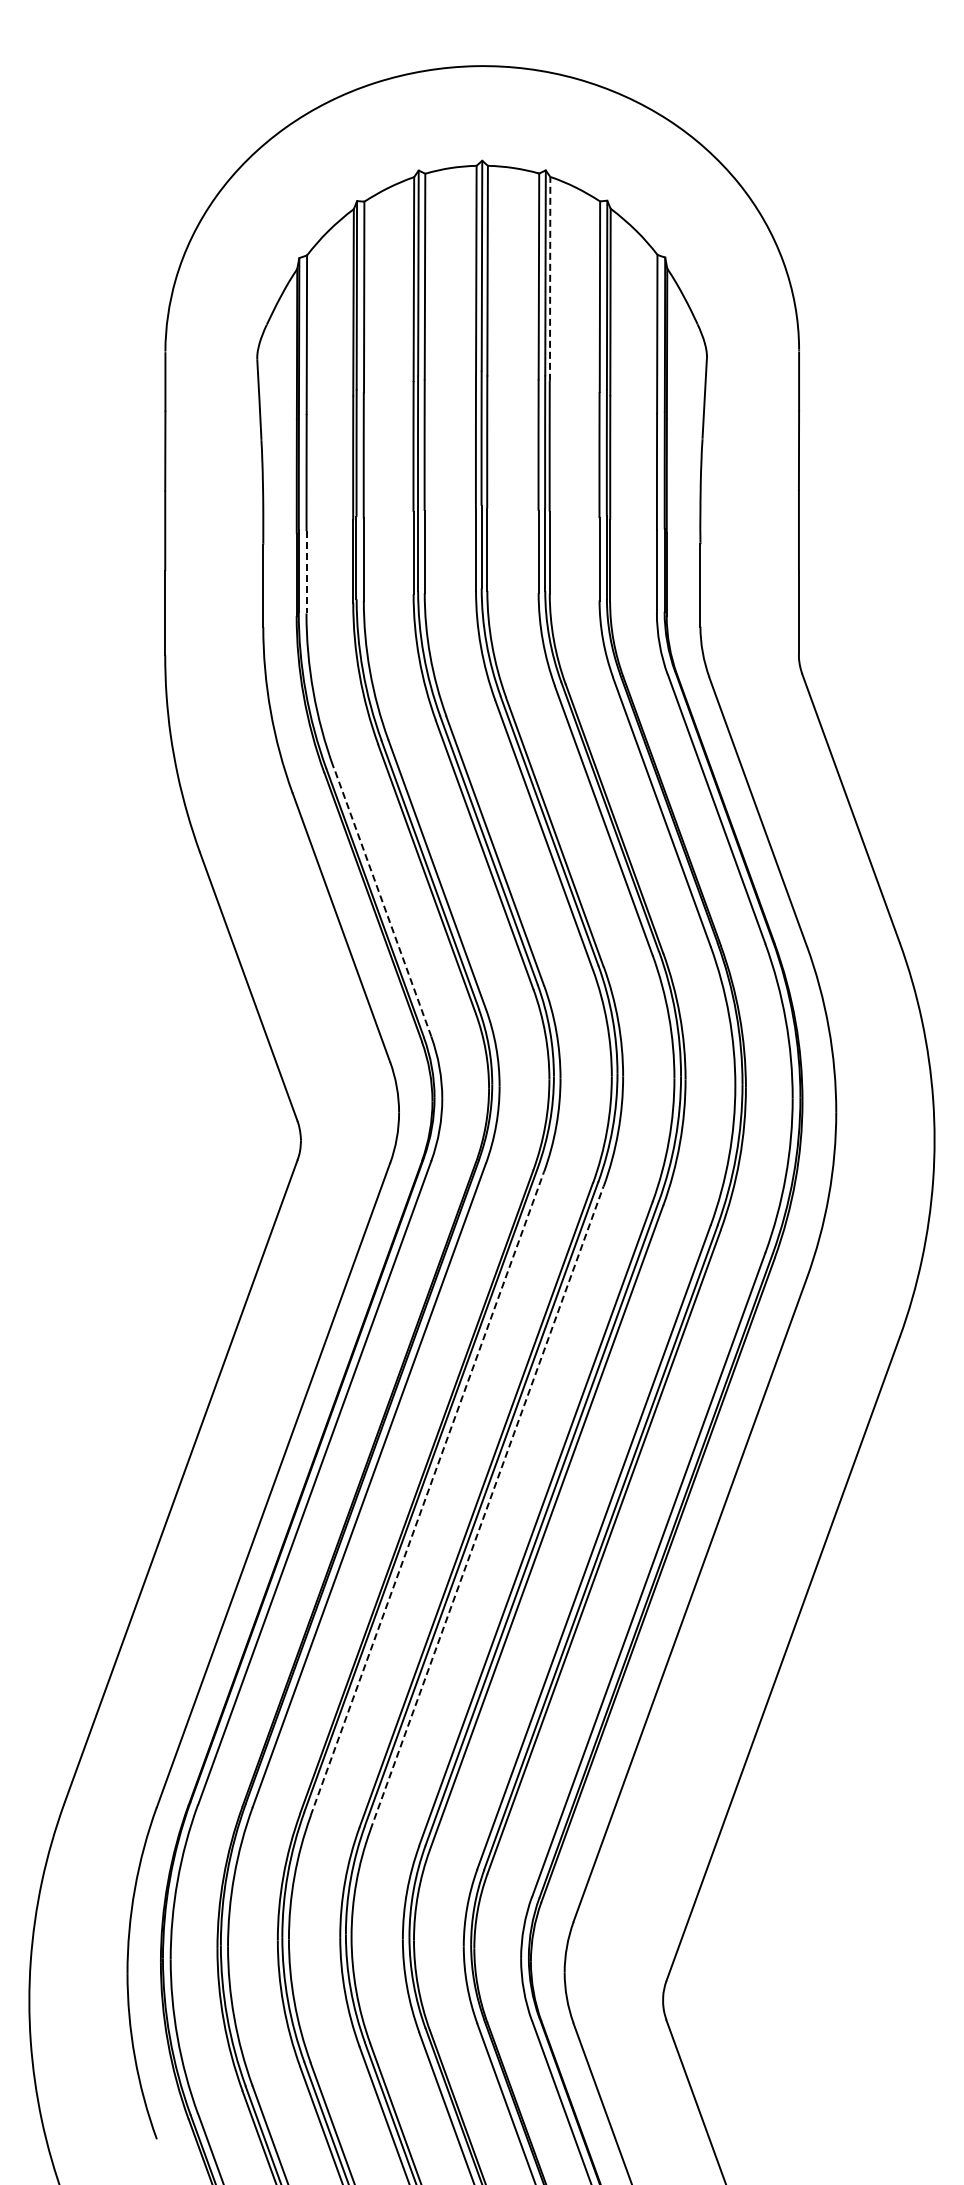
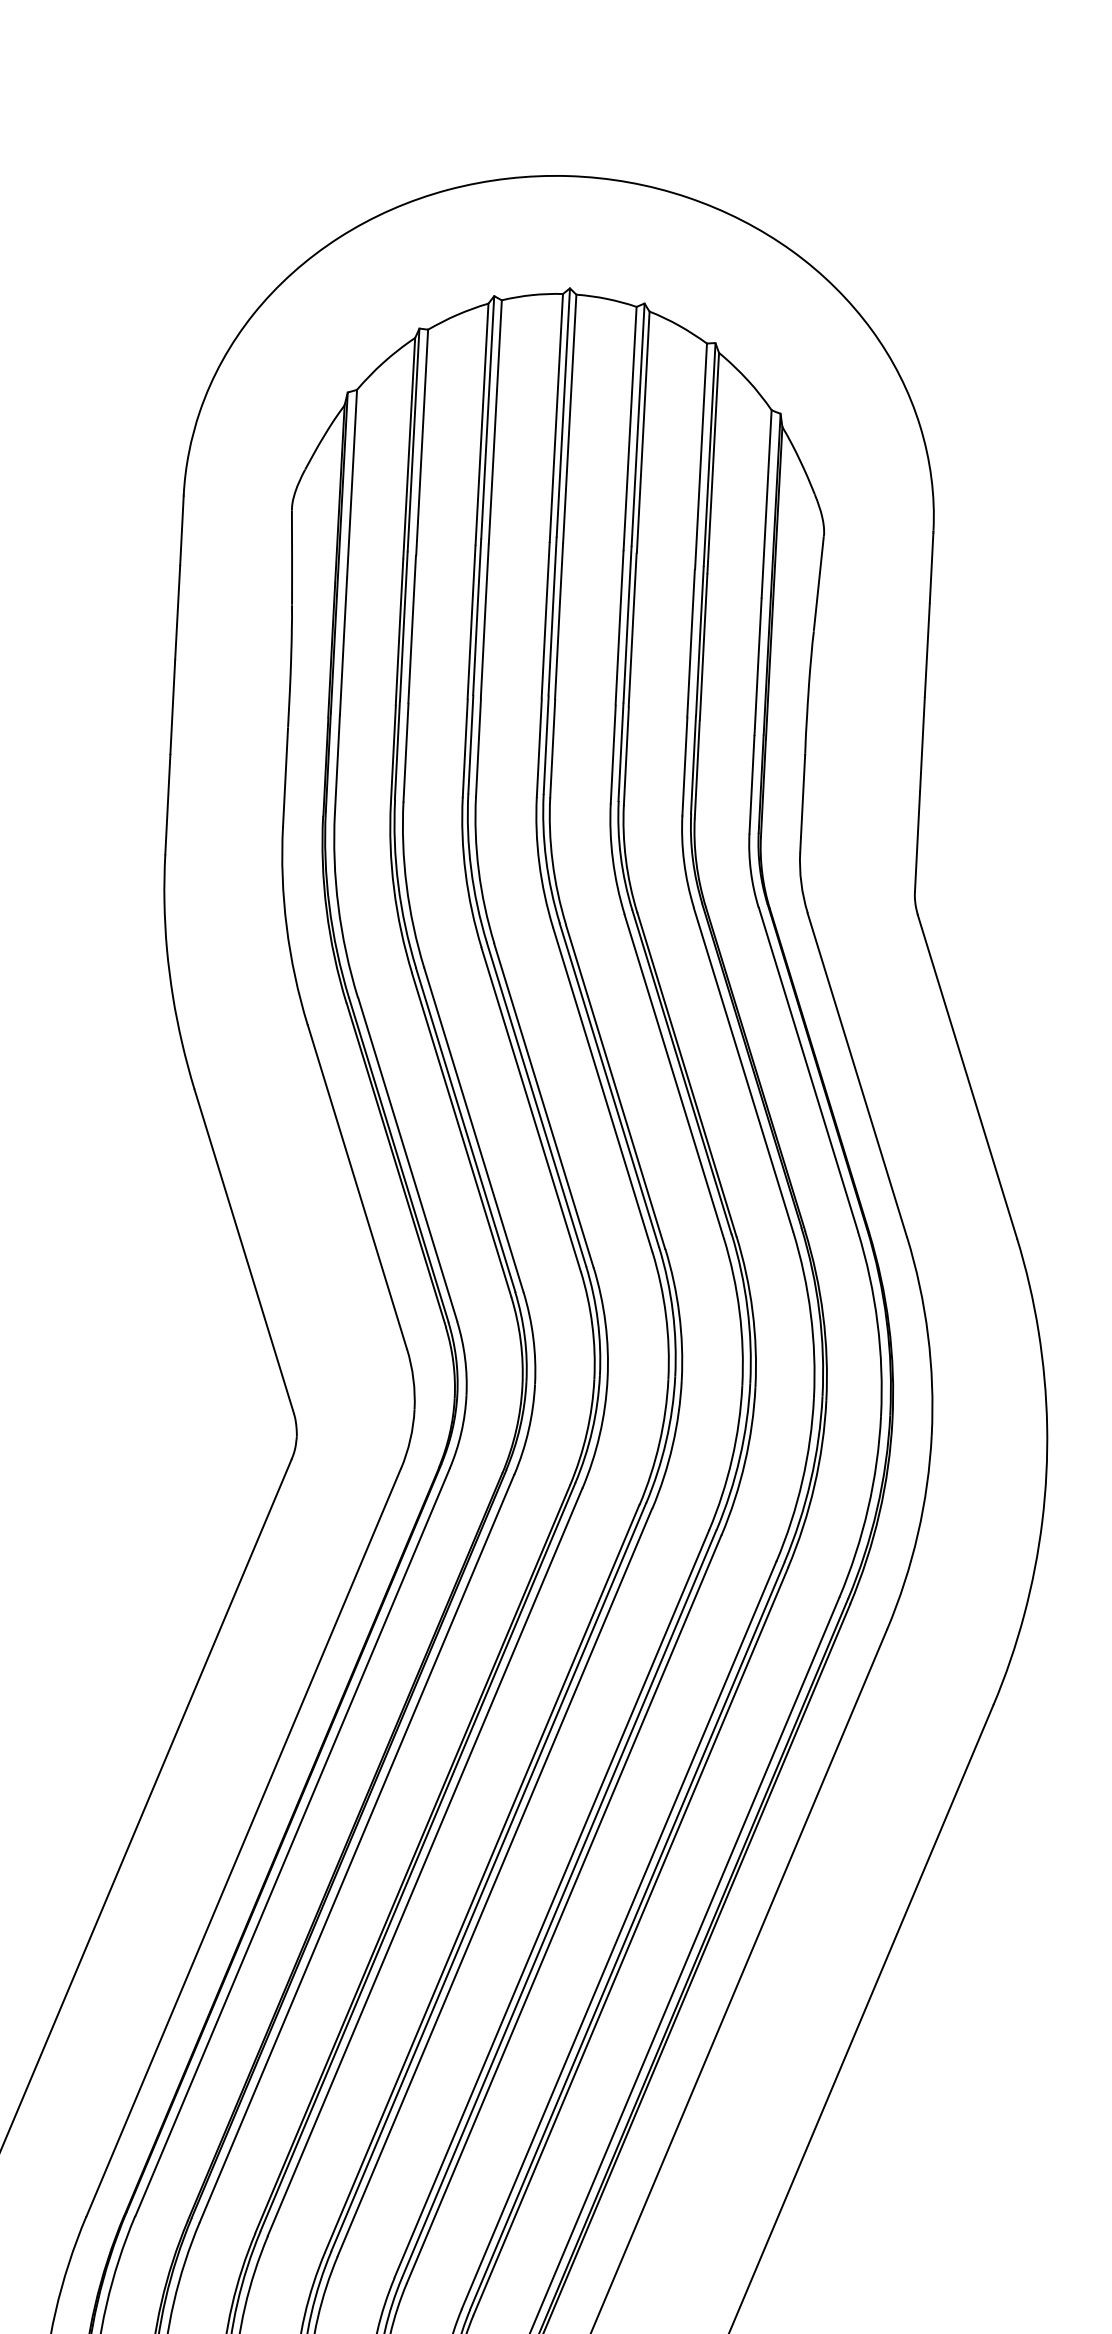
line: (550, 278) -> (643, 431), dashed -> solid
line: (306, 572) -> (337, 764), dashed -> solid
line: (382, 902) -> (407, 1159), dashed -> solid
line: (427, 1493) -> (425, 1861), dashed -> solid
line: (487, 1507) -> (495, 1881), dashed -> solid

